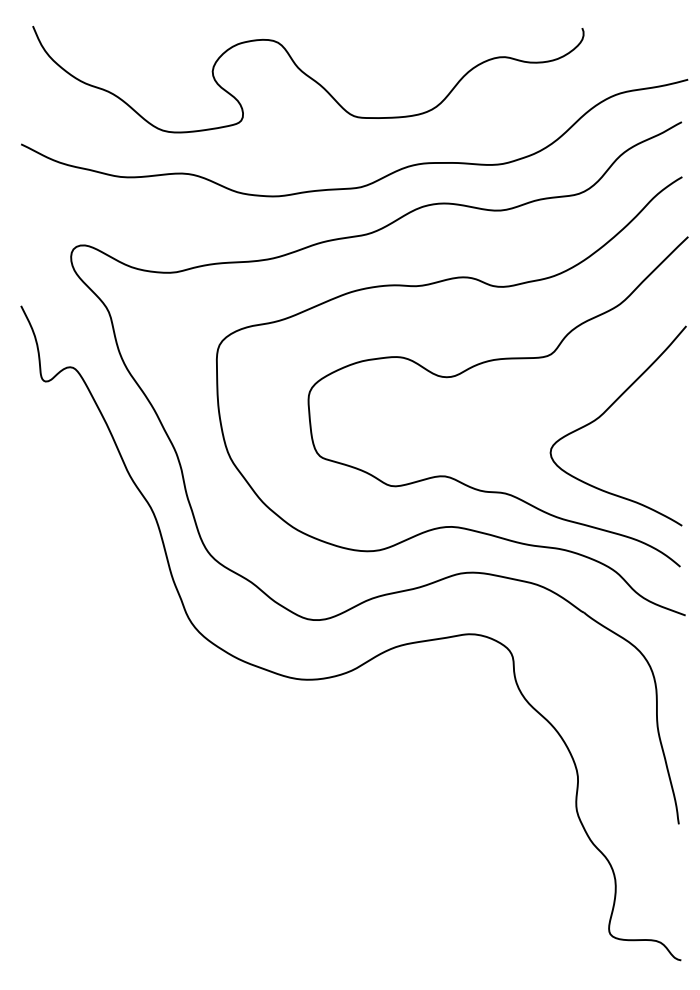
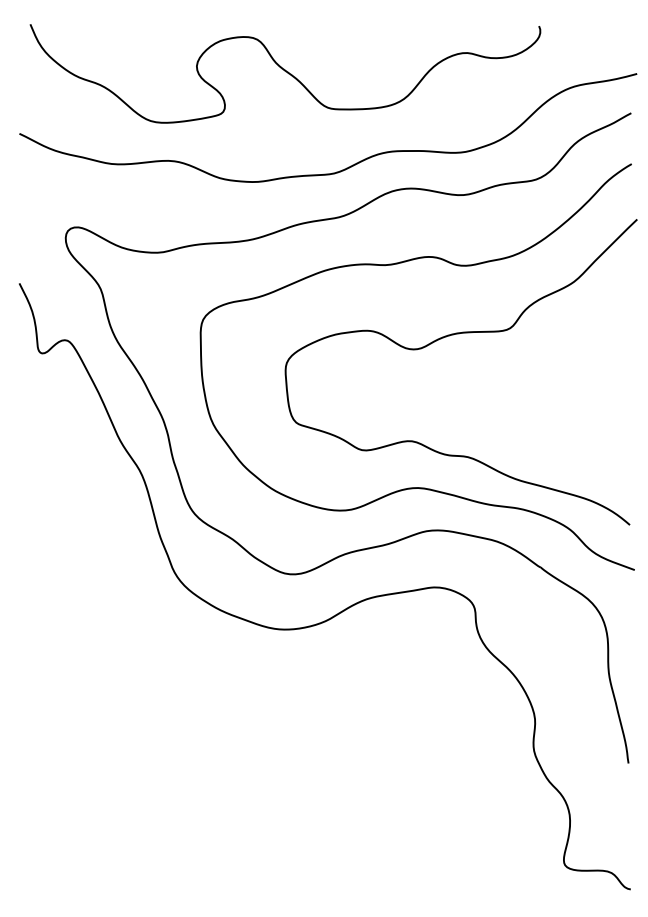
curve: (605, 412) -> (560, 382), removed

